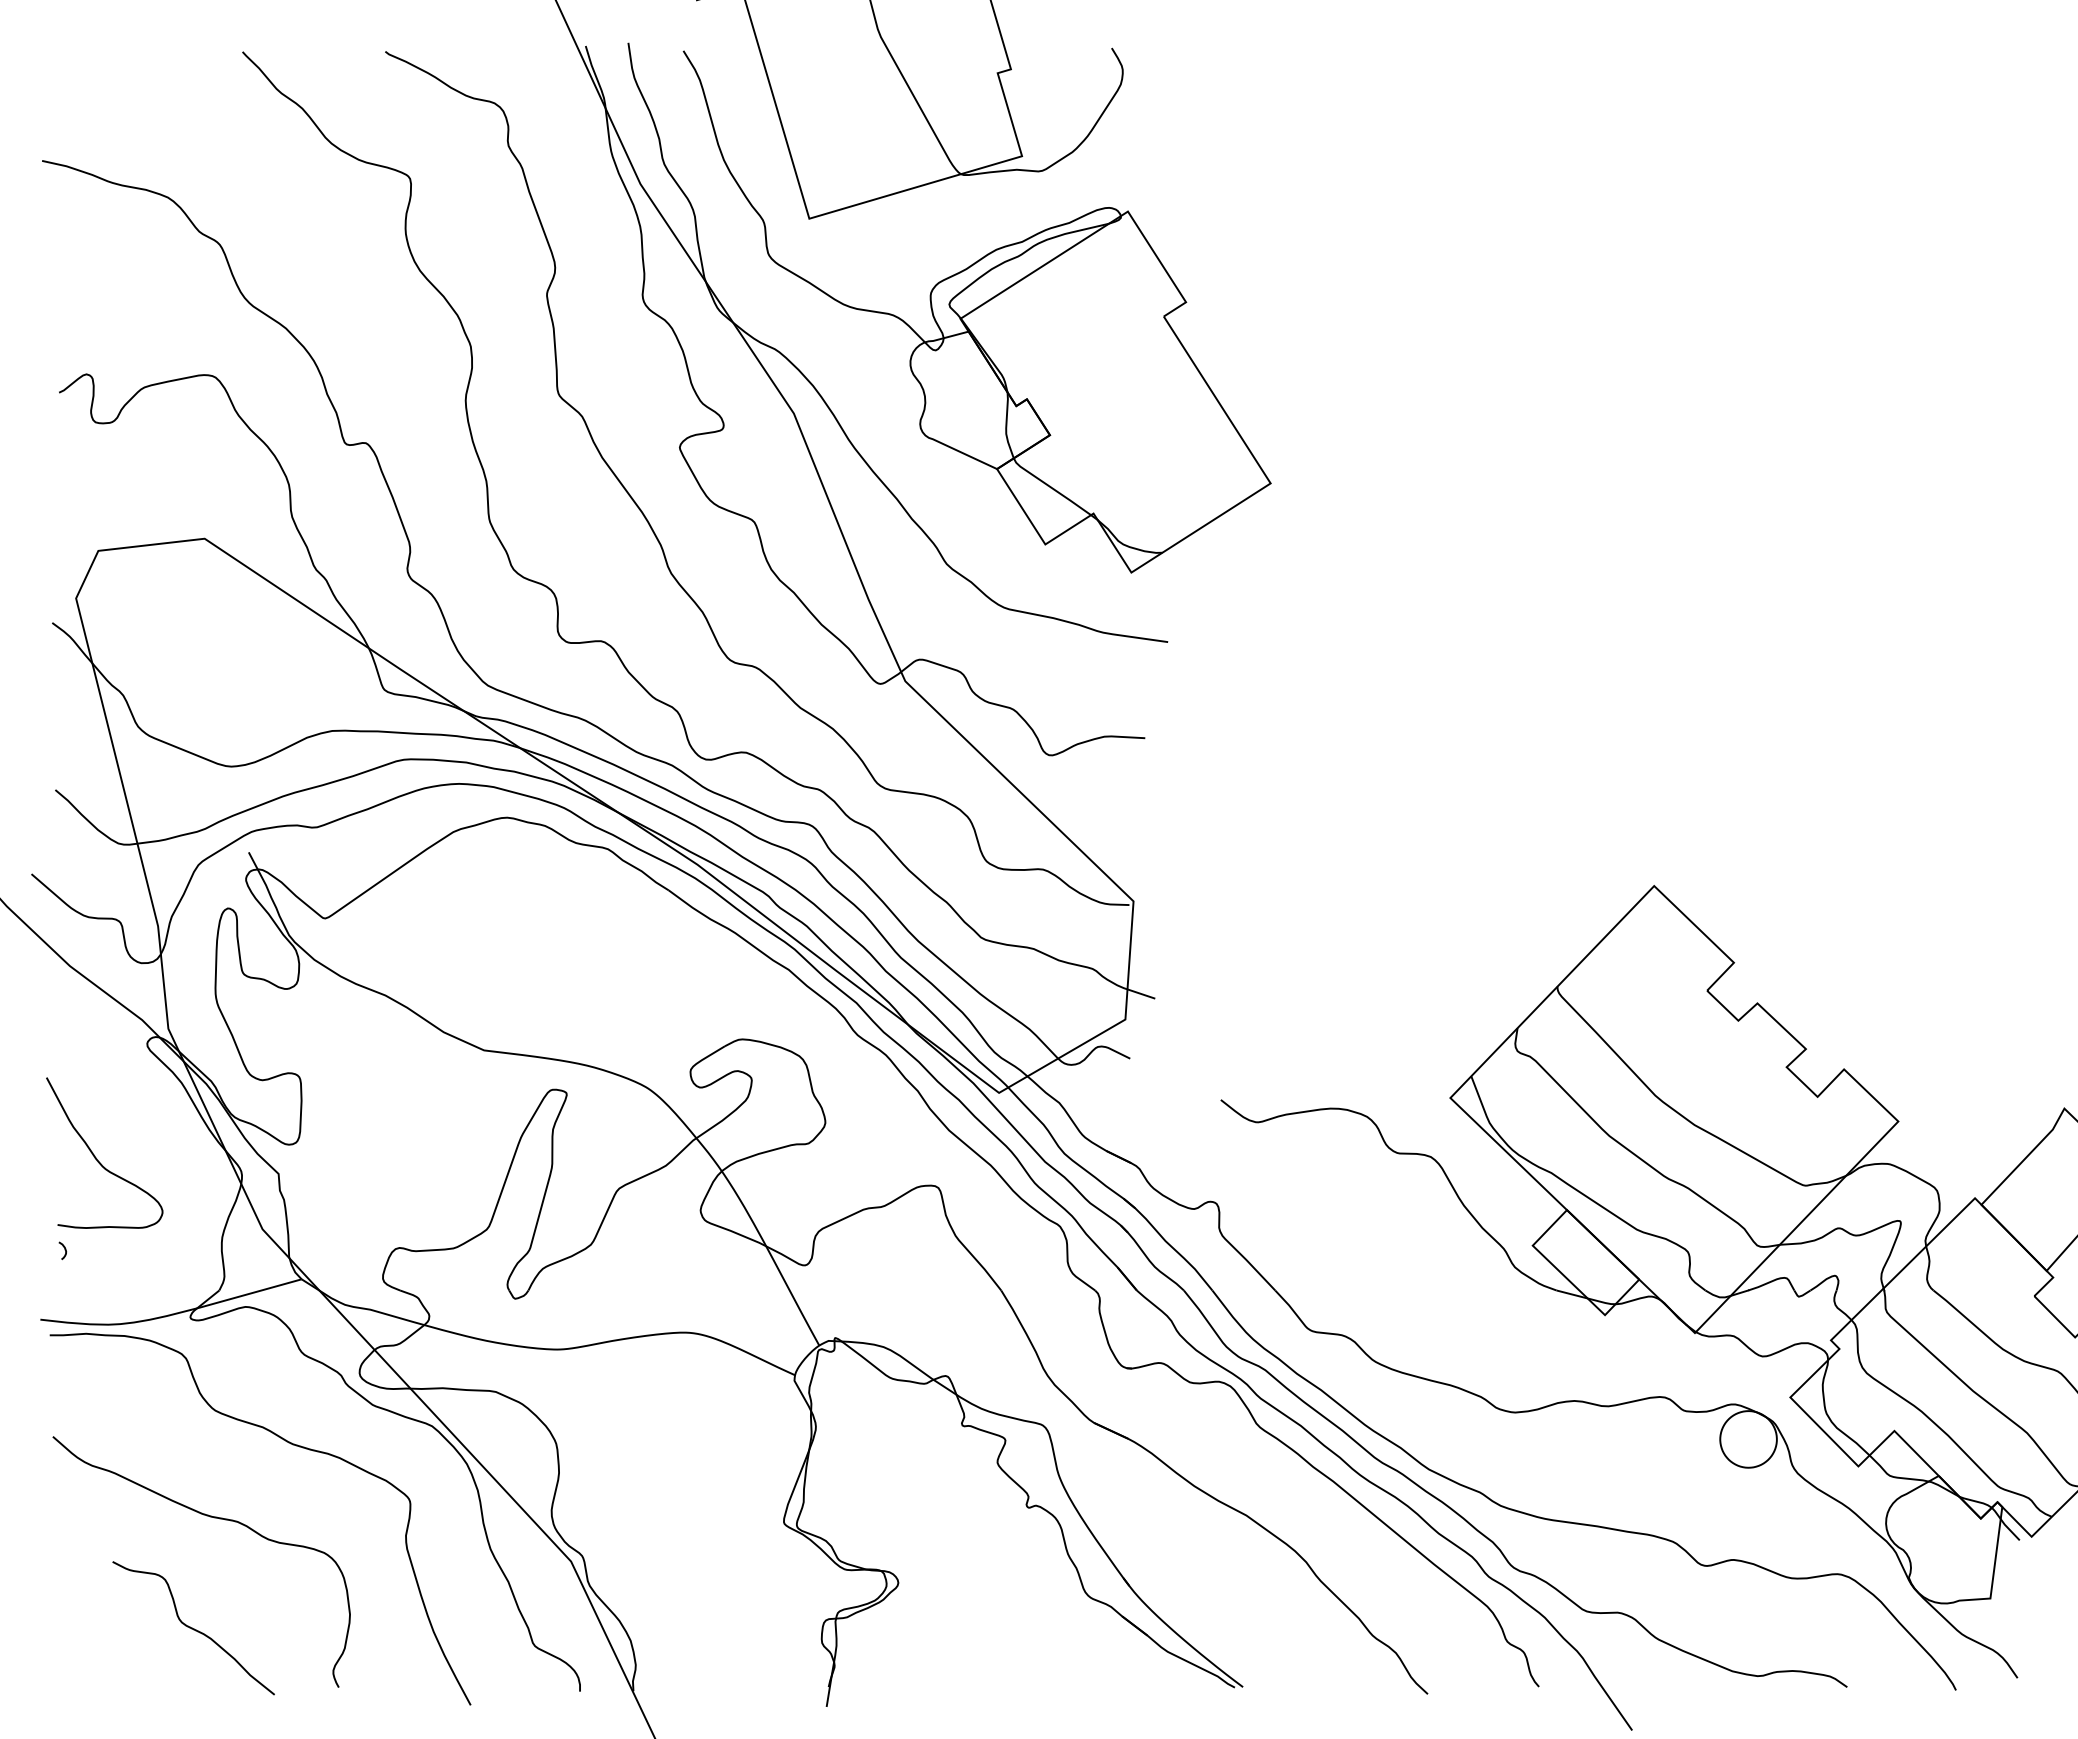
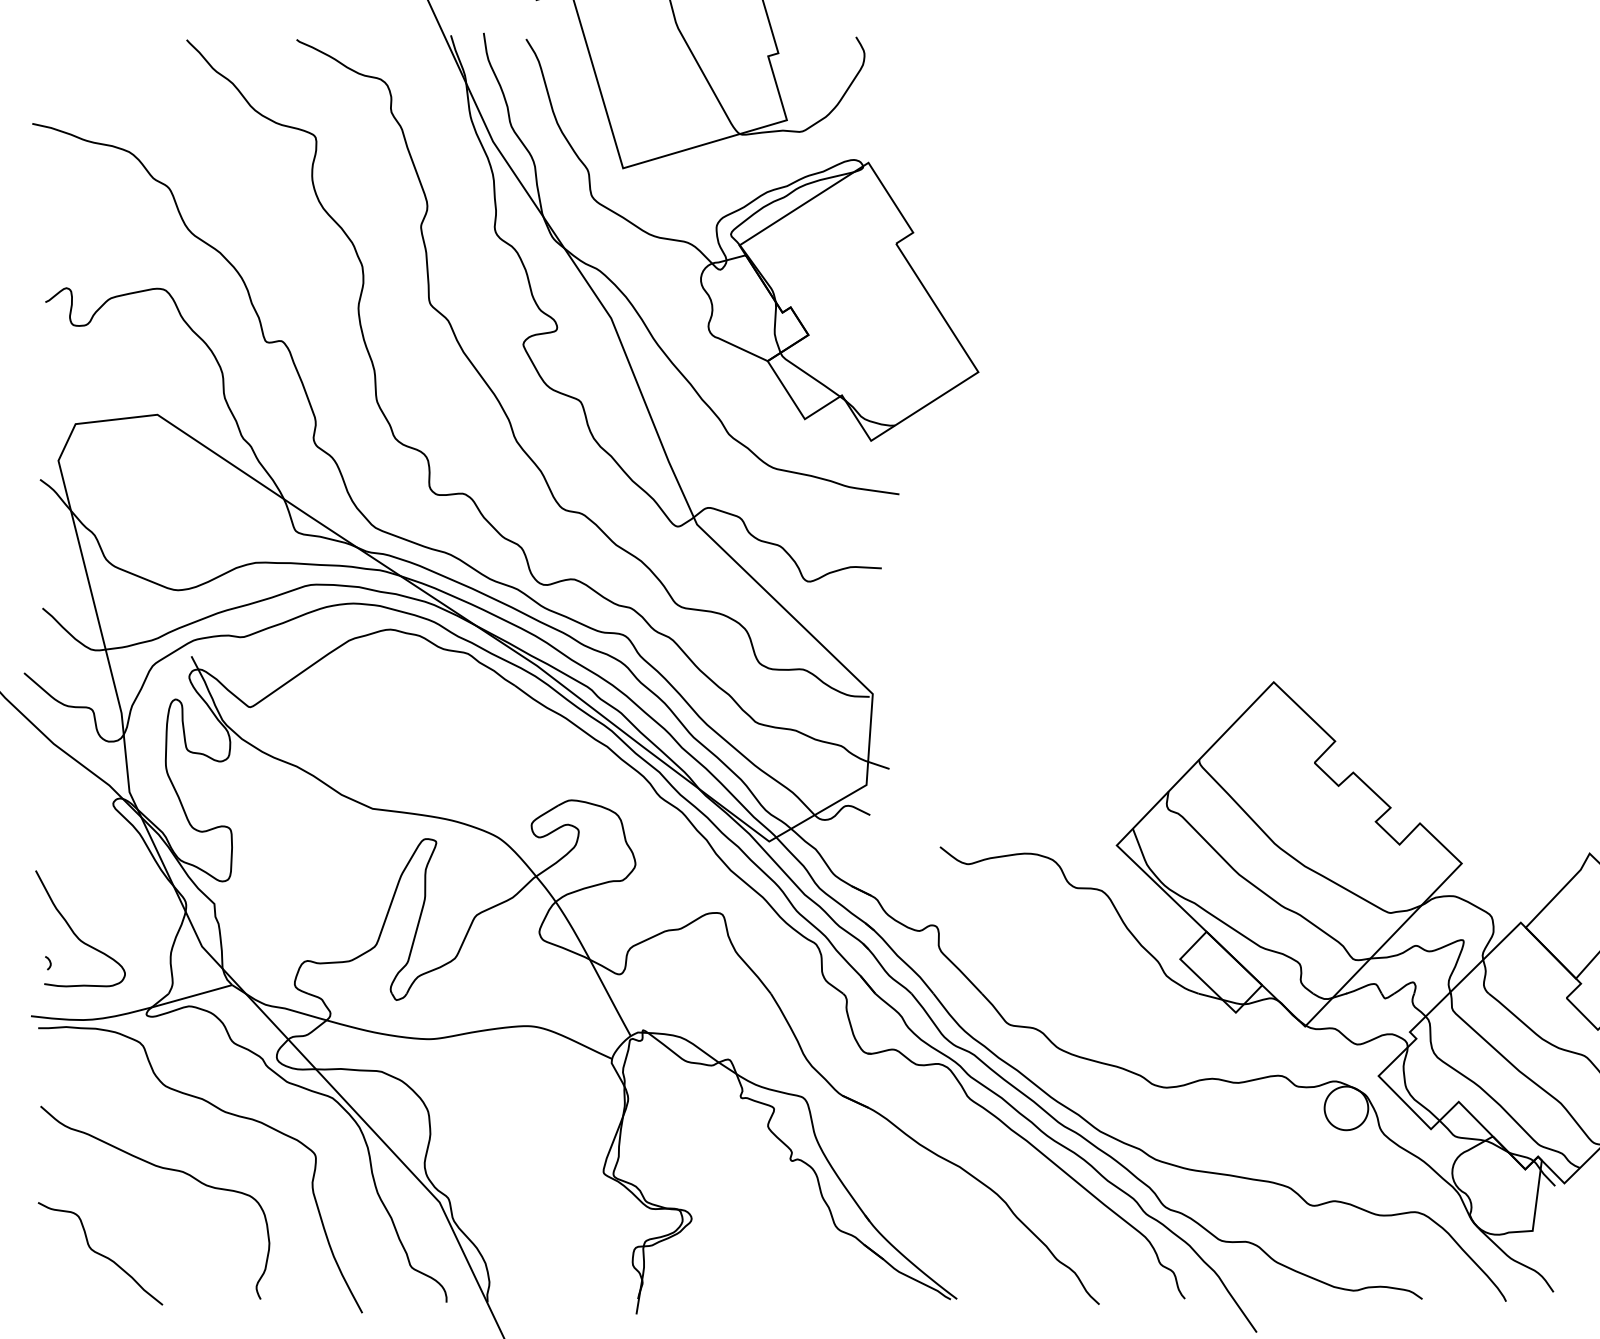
curve: (97, 1158) -> (74, 932), moved
curve: (193, 1628) -> (100, 1254), moved

